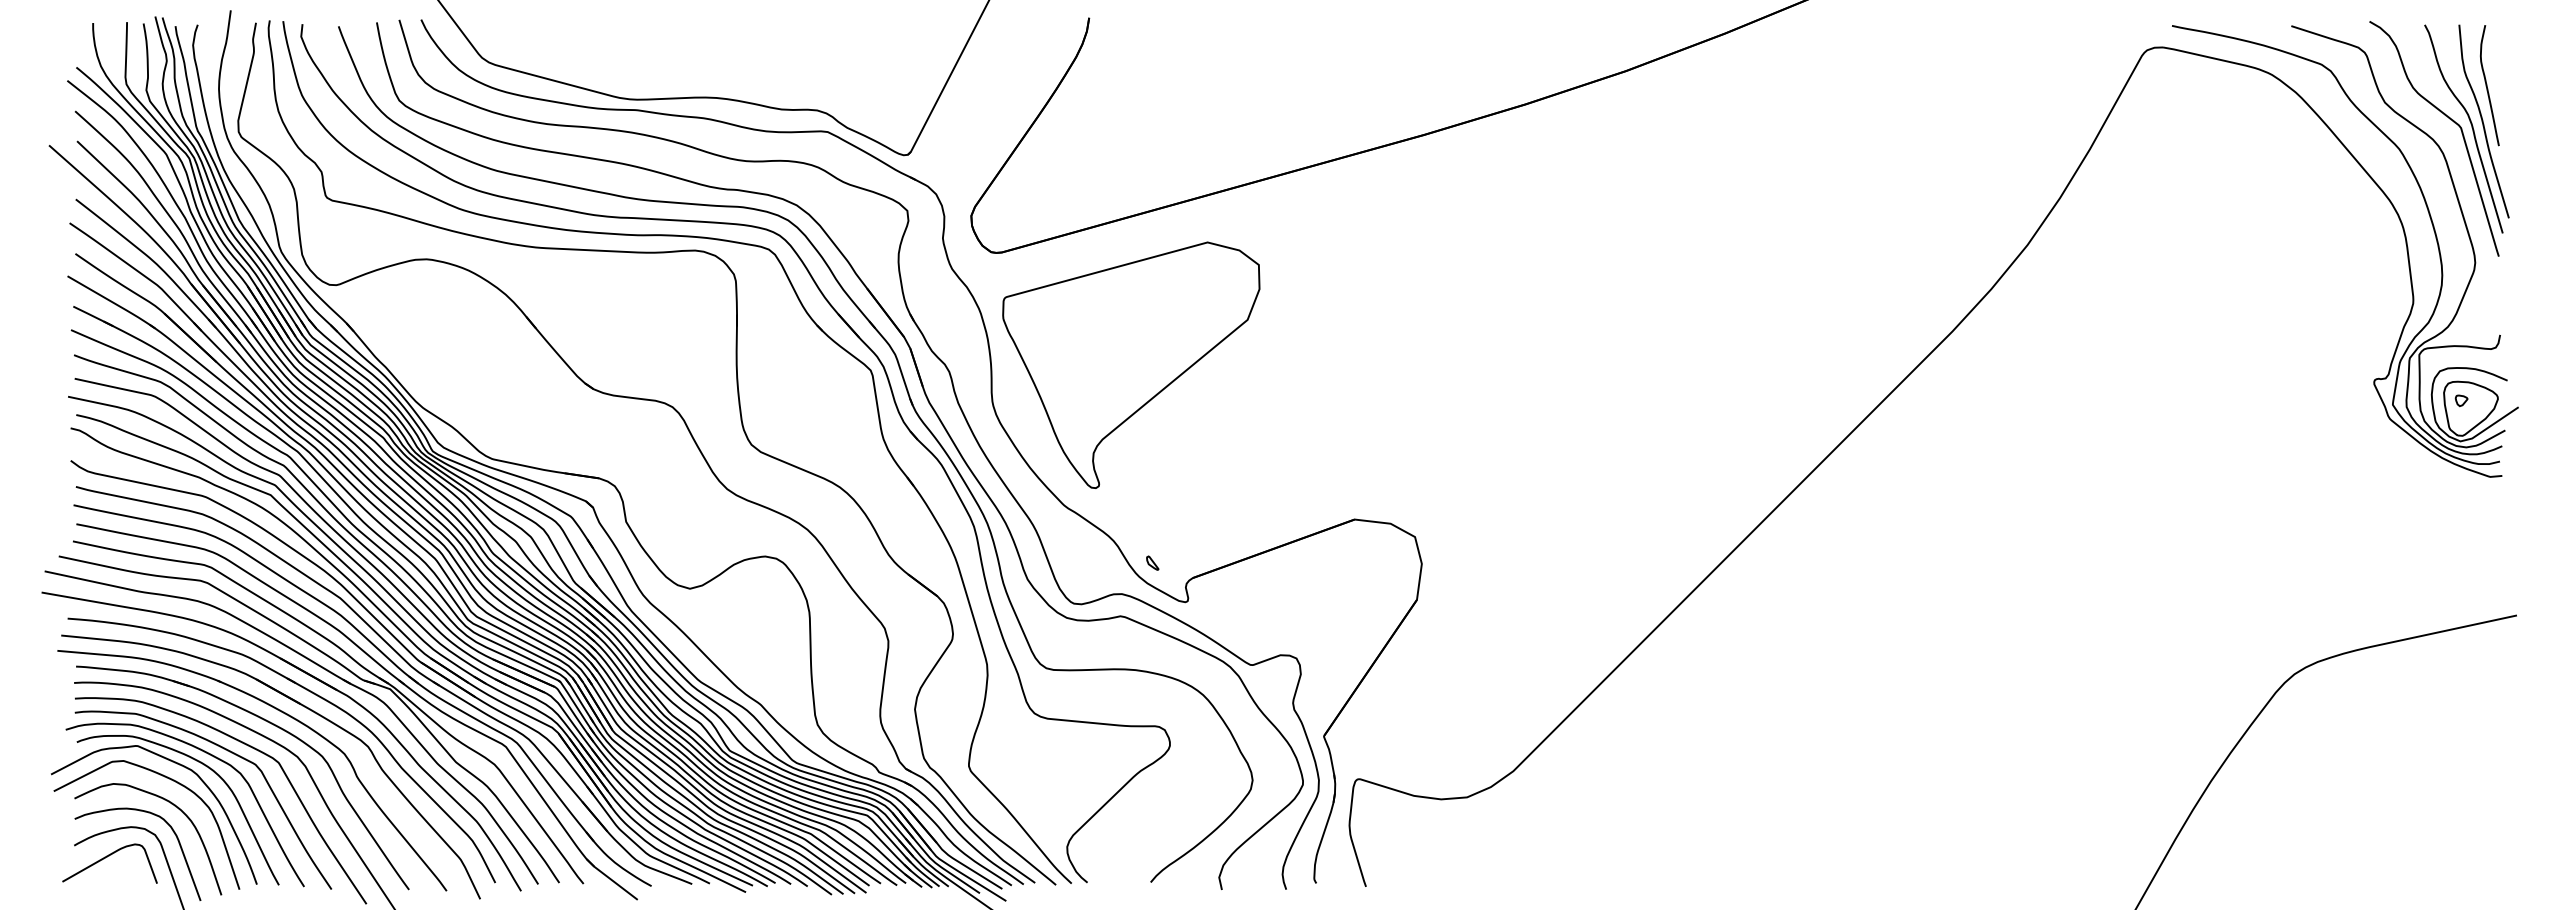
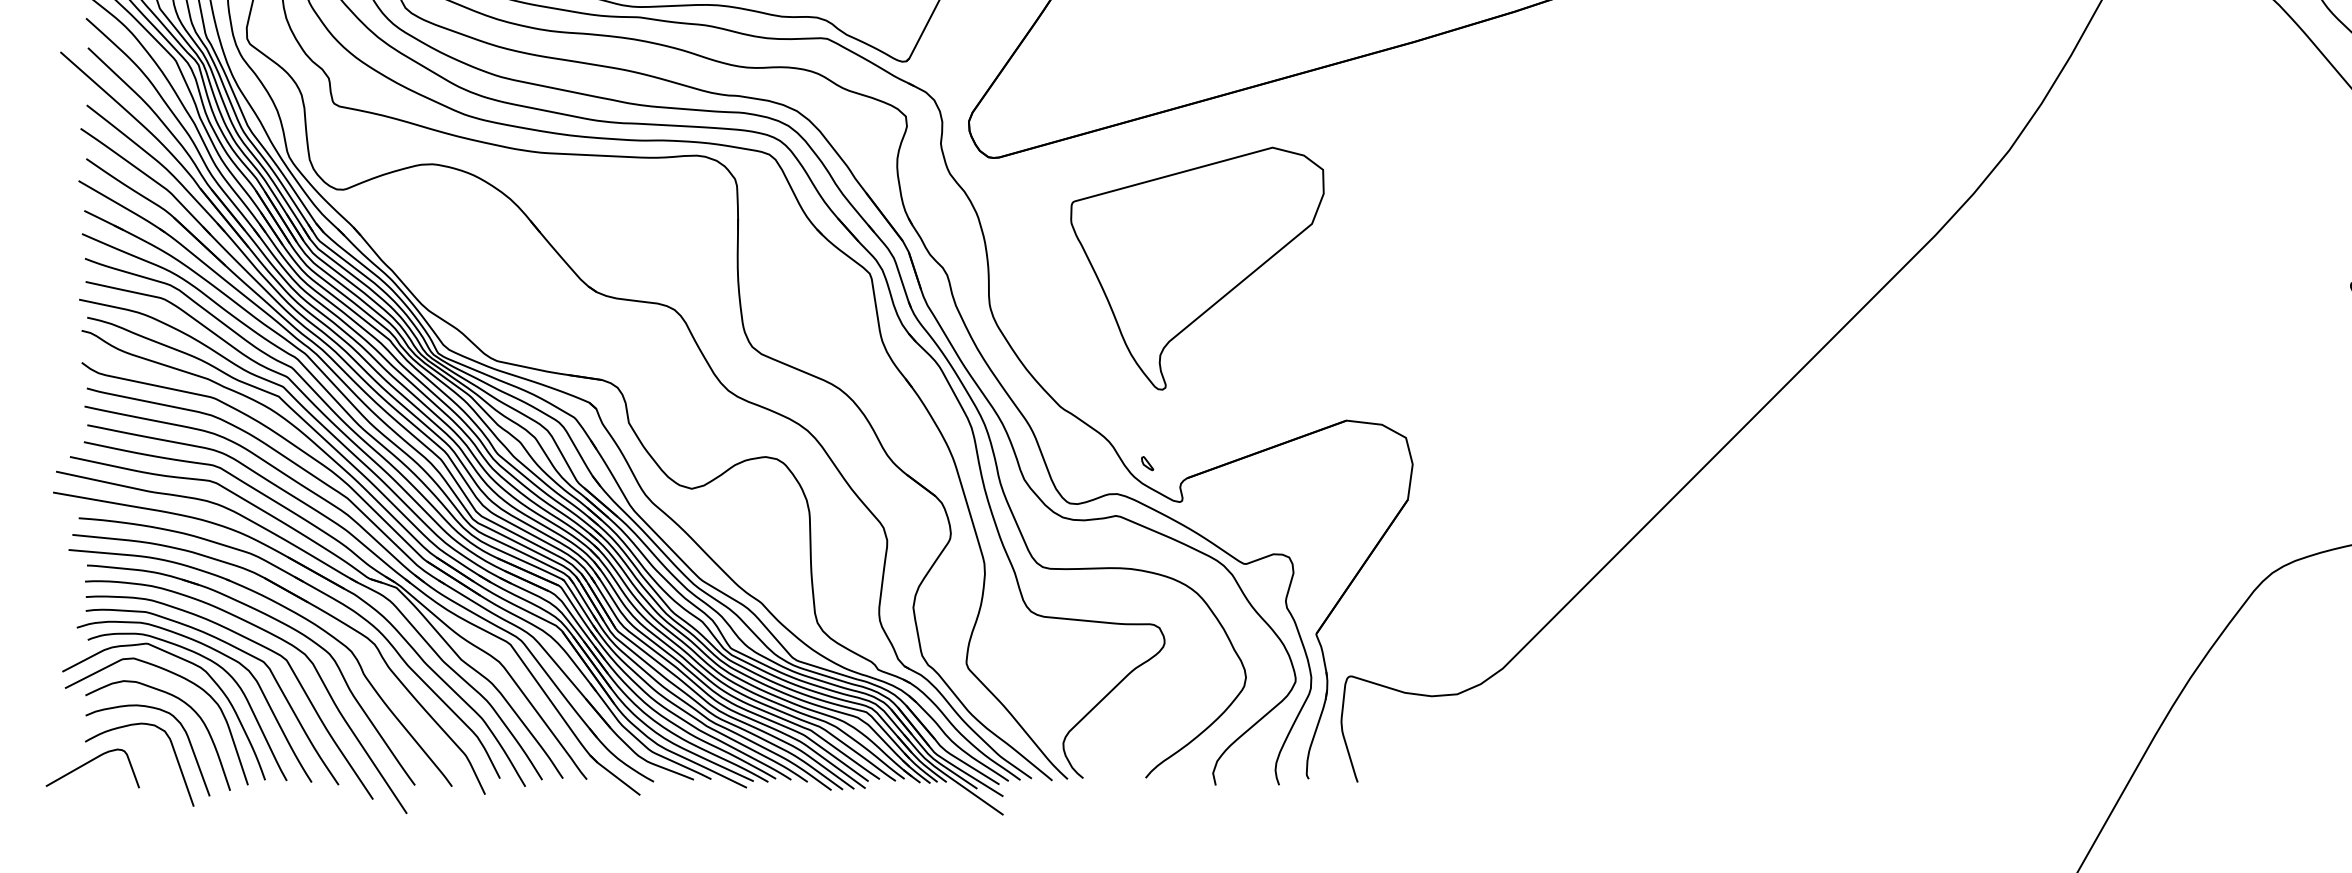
part: (1131, 364) -> (1197, 267), moved
curve: (107, 857) -> (90, 762), moved

